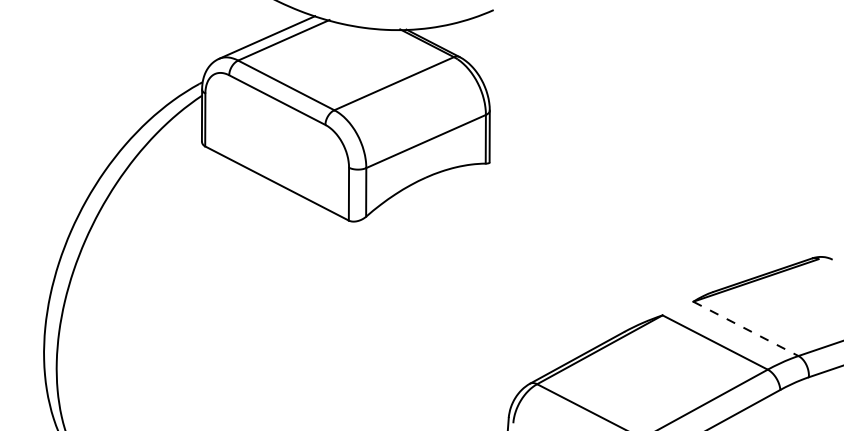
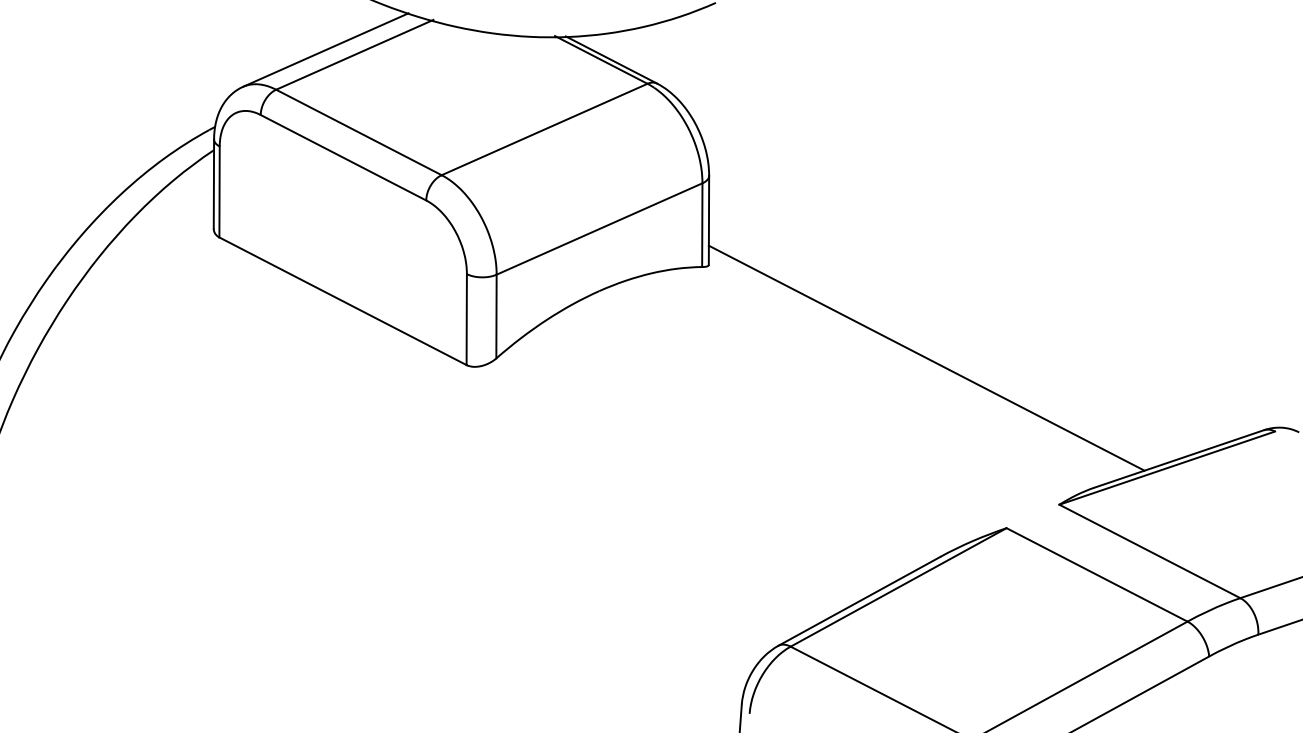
line: (615, 216) -> (925, 358), added
line: (746, 329) -> (1150, 552), dashed -> solid

